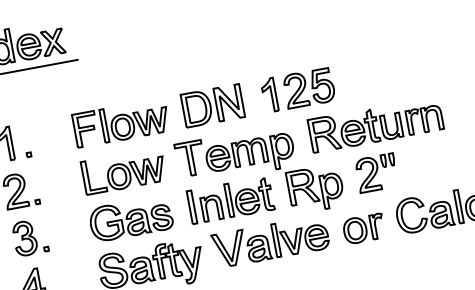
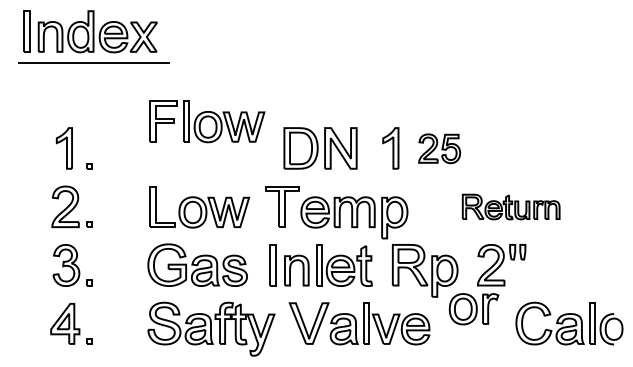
part: (309, 88) -> (439, 148), size x0.7
part: (121, 122) -> (207, 121), moved
part: (375, 124) -> (510, 206), size x0.6
part: (363, 229) -> (473, 309), moved

